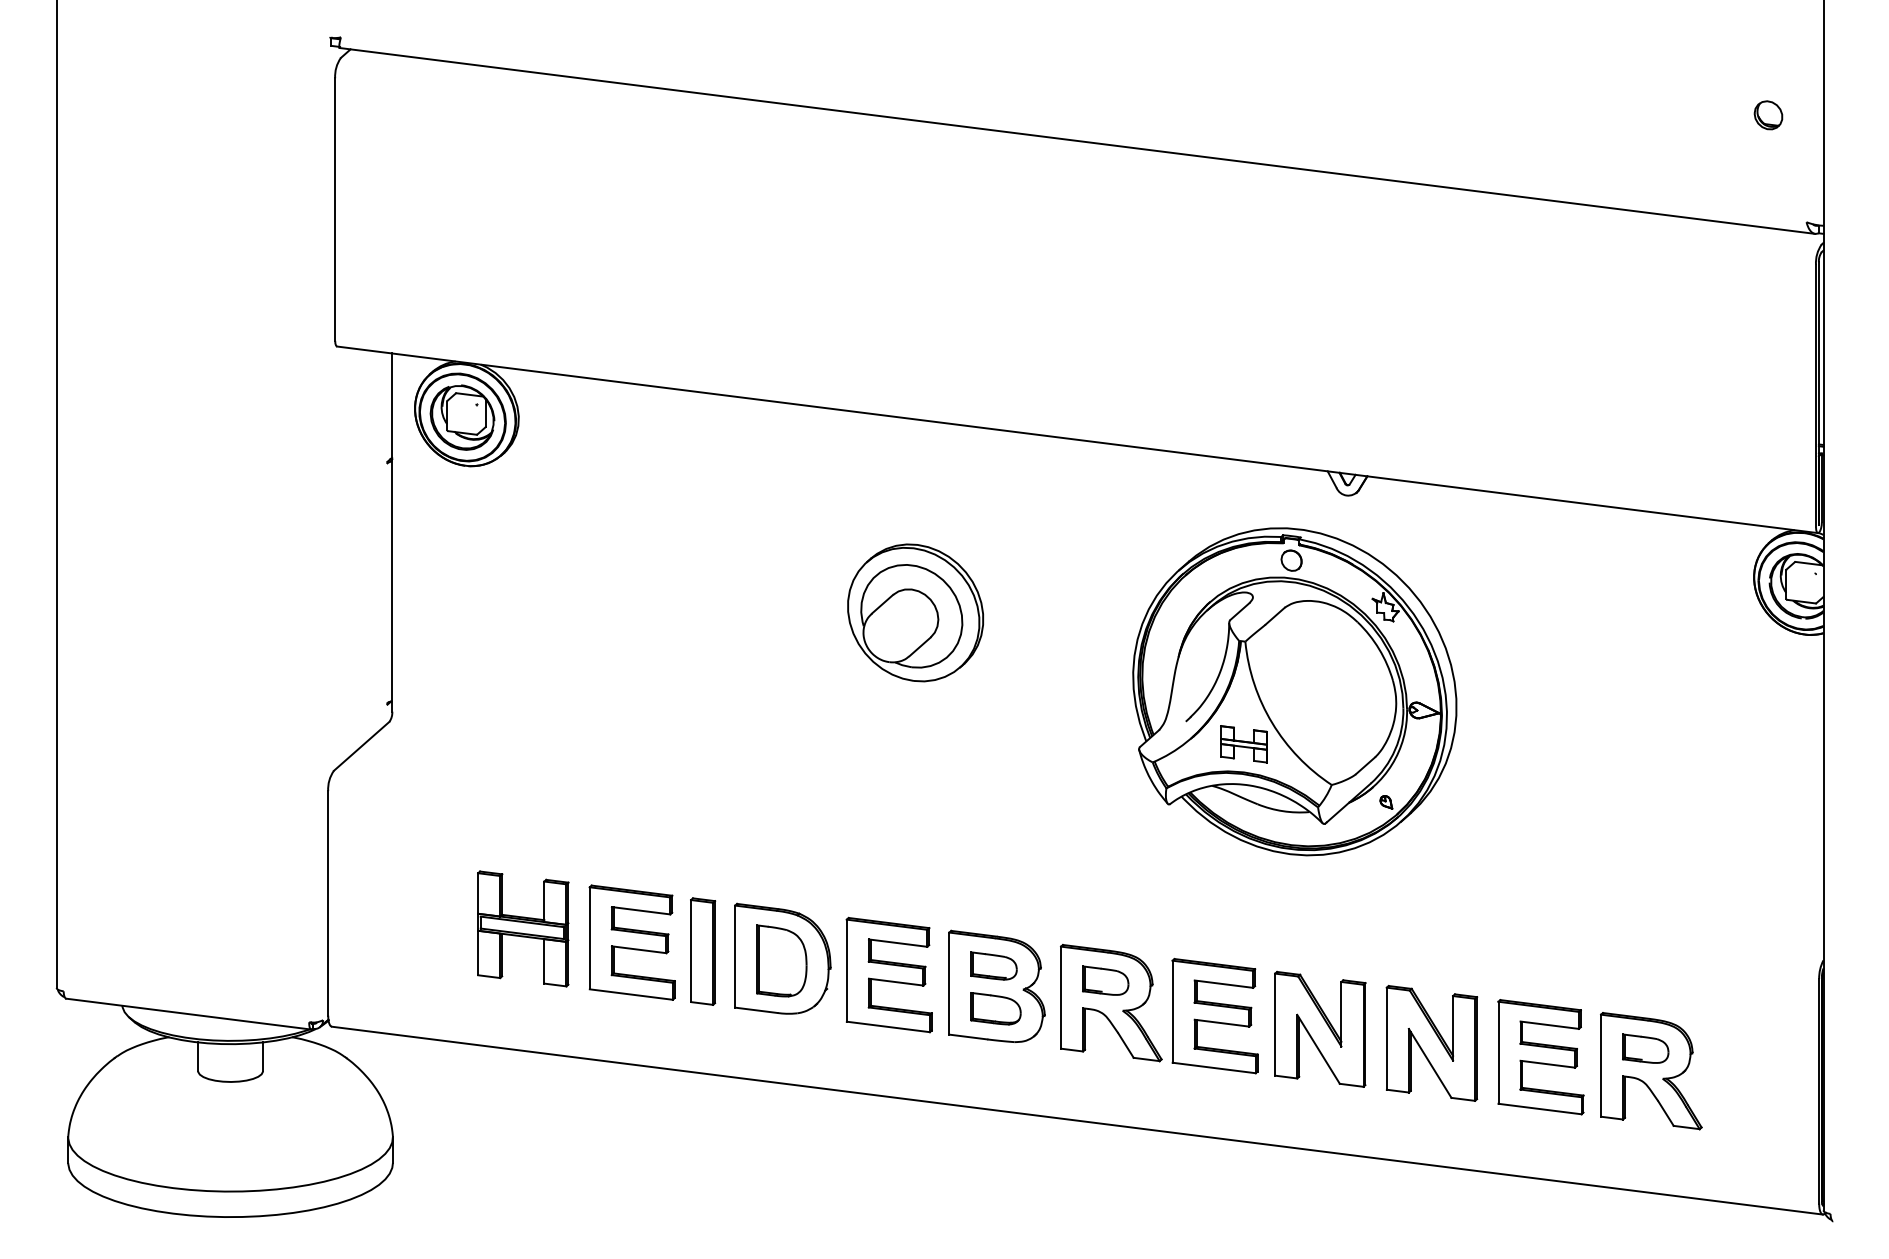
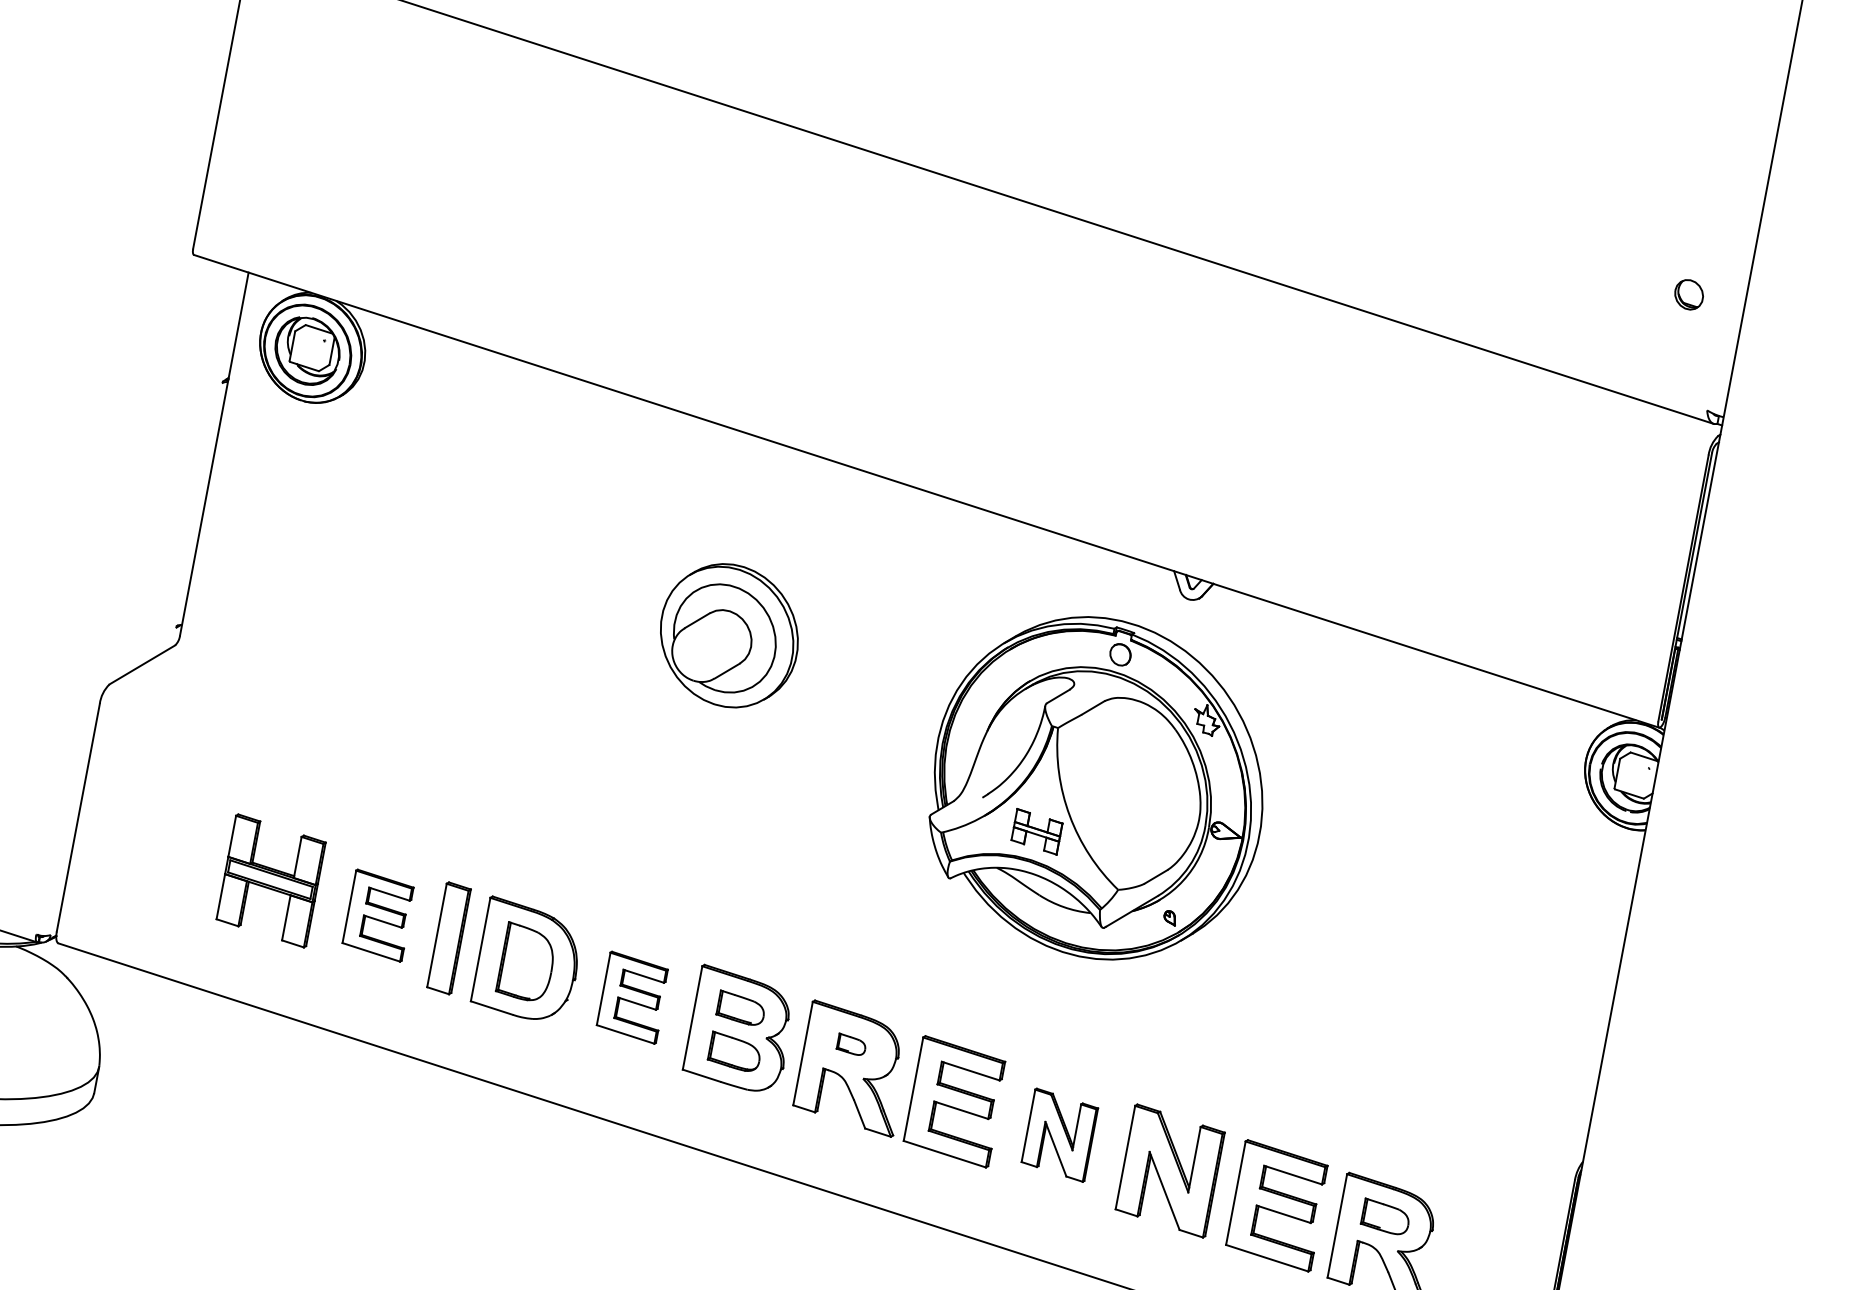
part: (631, 942) -> (378, 915), size x0.7
part: (888, 974) -> (632, 997), size x0.7
part: (1105, 980) -> (851, 1044), size x0.6
part: (1320, 1028) -> (1060, 1134), size x0.7

